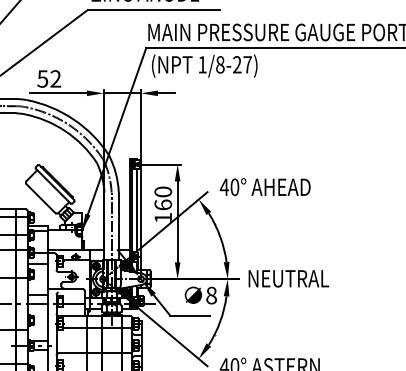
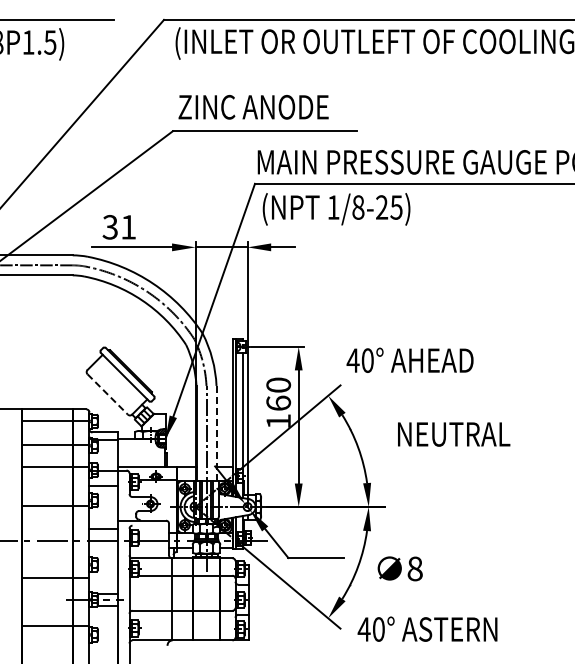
text: (247, 64) -> (396, 207), 1/8-27) -> 1/8-25)
text: (49, 79) -> (119, 227), 52 -> 31
text: (264, 186) -> (409, 359), moved
line: (40, 198) -> (107, 394), solid -> dashed
line: (118, 225) -> (216, 432), solid -> dashed
text: (289, 278) -> (454, 434), moved
text: (200, 295) -> (399, 568), moved

